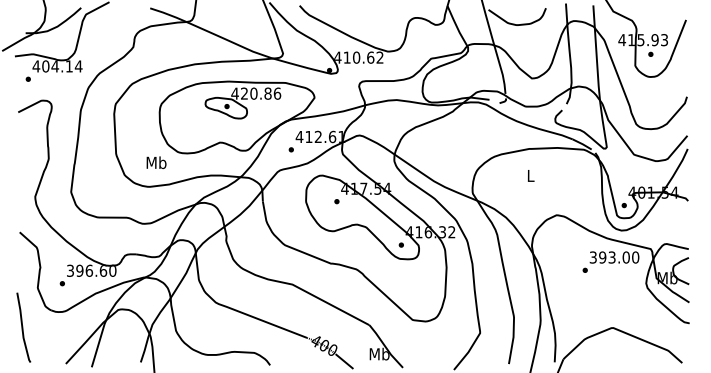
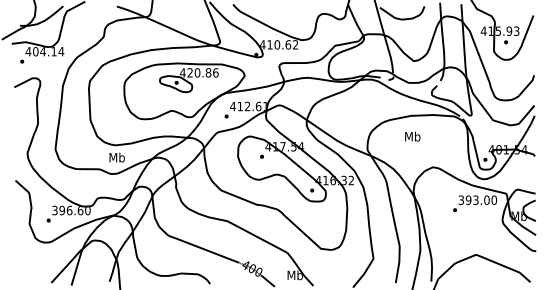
text: (156, 162) -> (117, 157), moved
text: (530, 175) -> (412, 136), L -> Mb
line: (23, 327) -> (18, 254), removed

